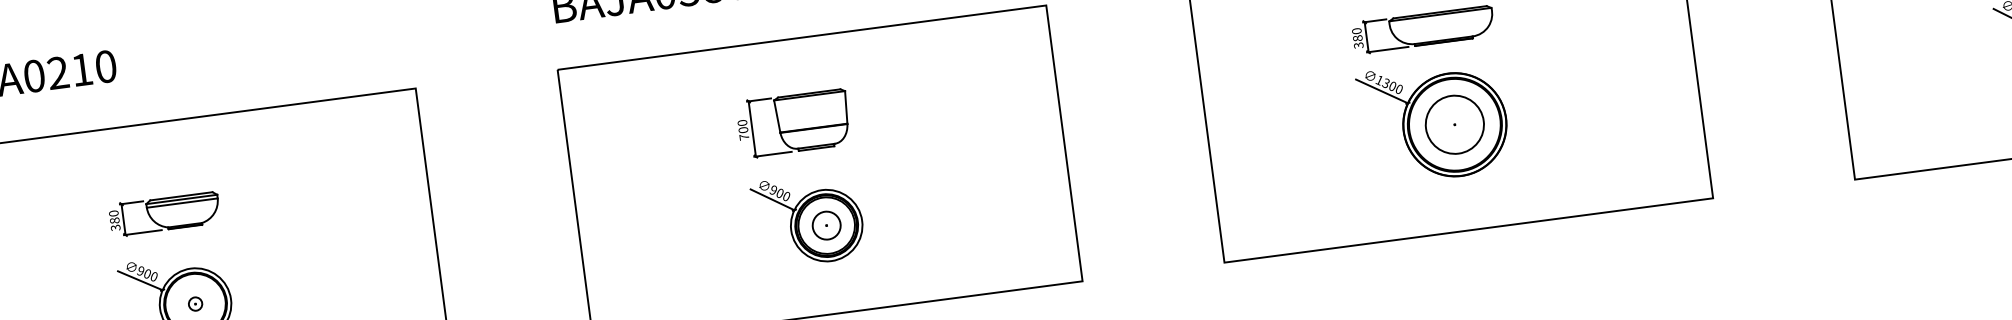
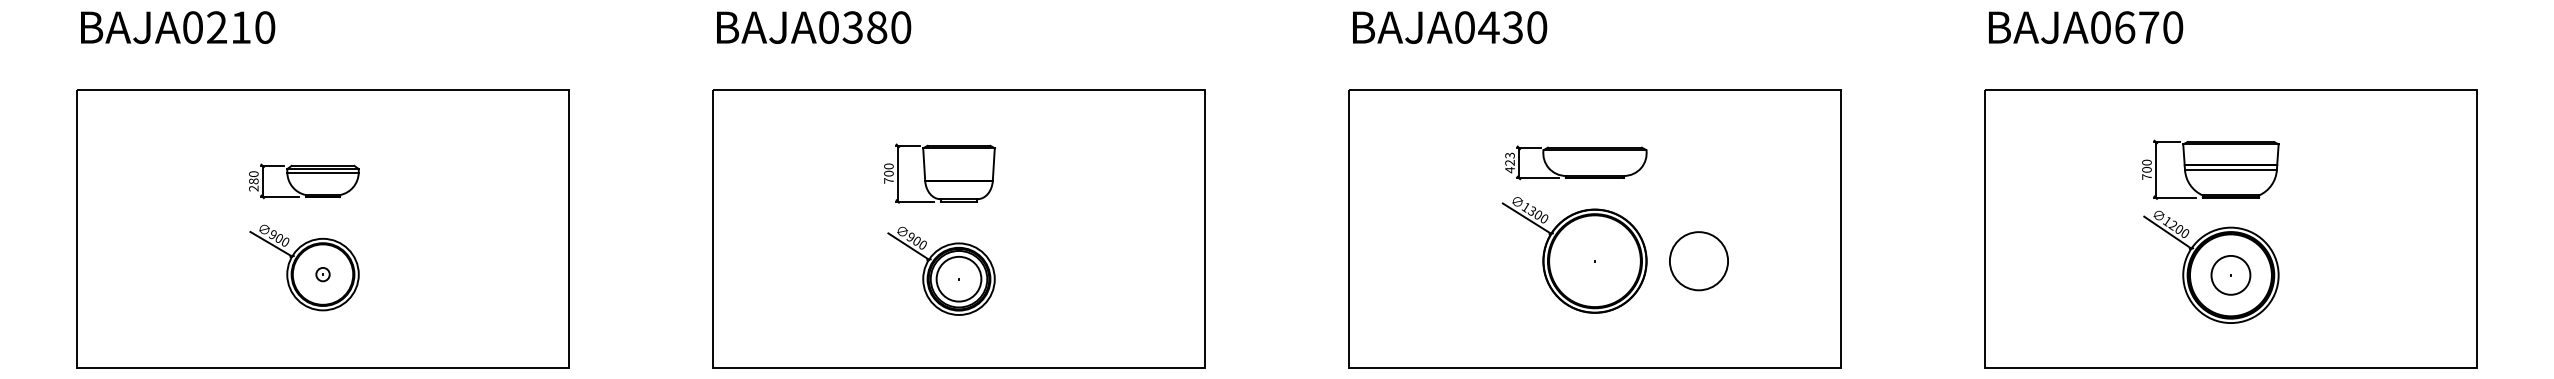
text: (1357, 38) -> (1509, 162), 380 -> 423
circle: (1454, 125) -> (1698, 261), moved
circle: (827, 225) -> (959, 279), size x1.6
text: (116, 227) -> (254, 188), 380 -> 280

